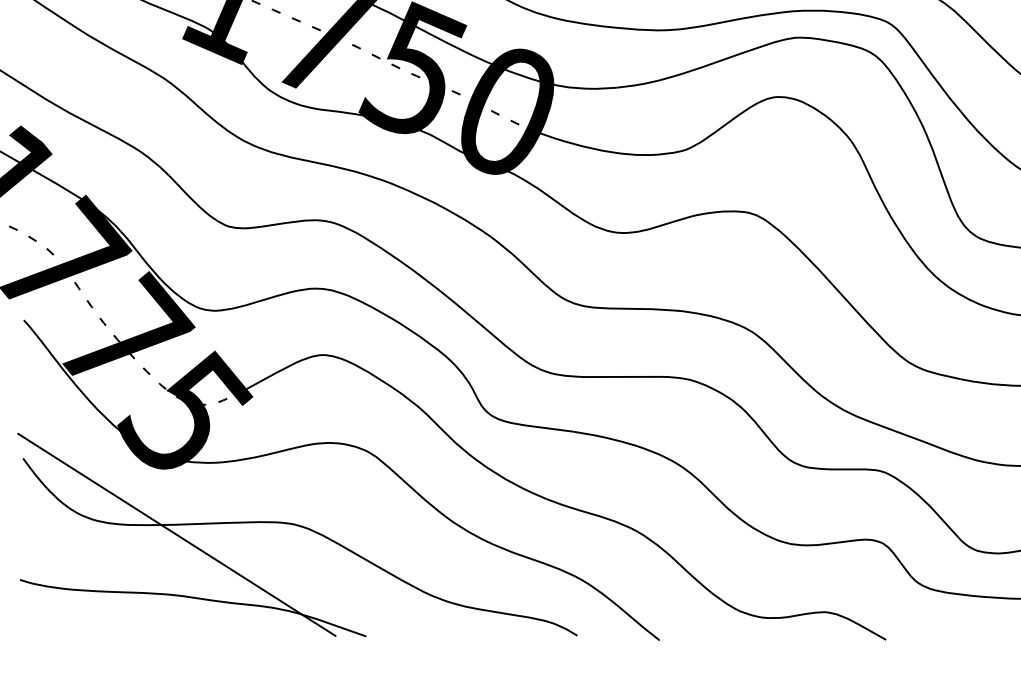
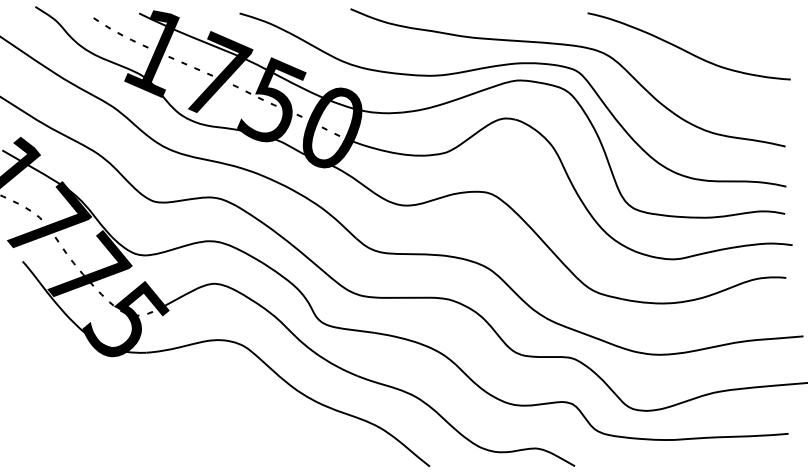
part: (296, 534) -> (197, 398), removed

